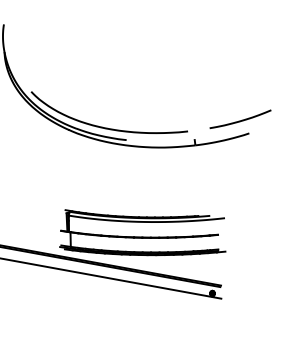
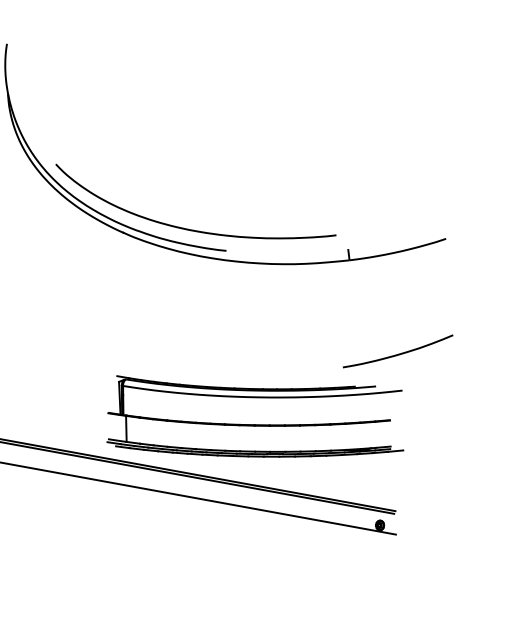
curve: (240, 120) -> (398, 353), moved

